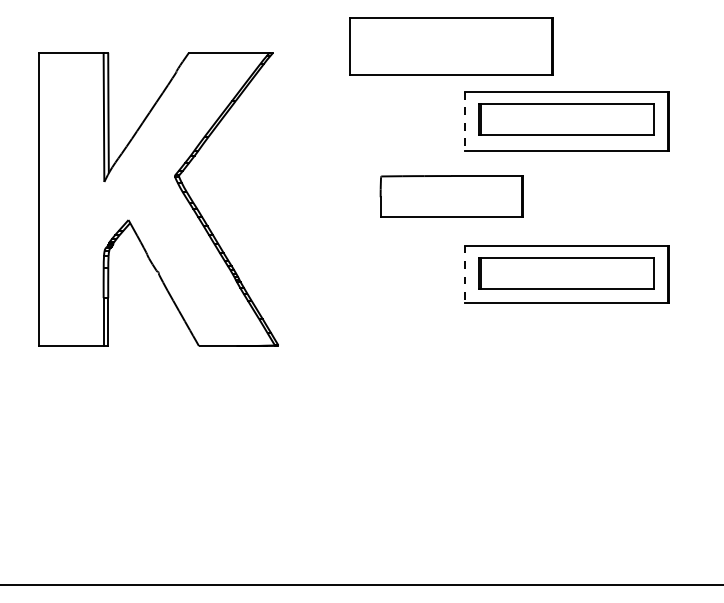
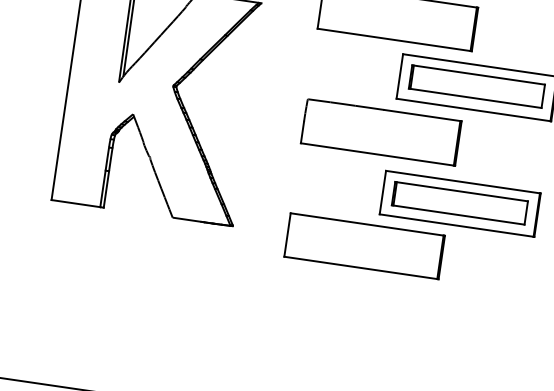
line: (465, 121) -> (399, 76), dashed -> solid
part: (451, 196) -> (381, 132), size x1.43
line: (465, 274) -> (383, 192), dashed -> solid
part: (451, 346) -> (364, 246), added

